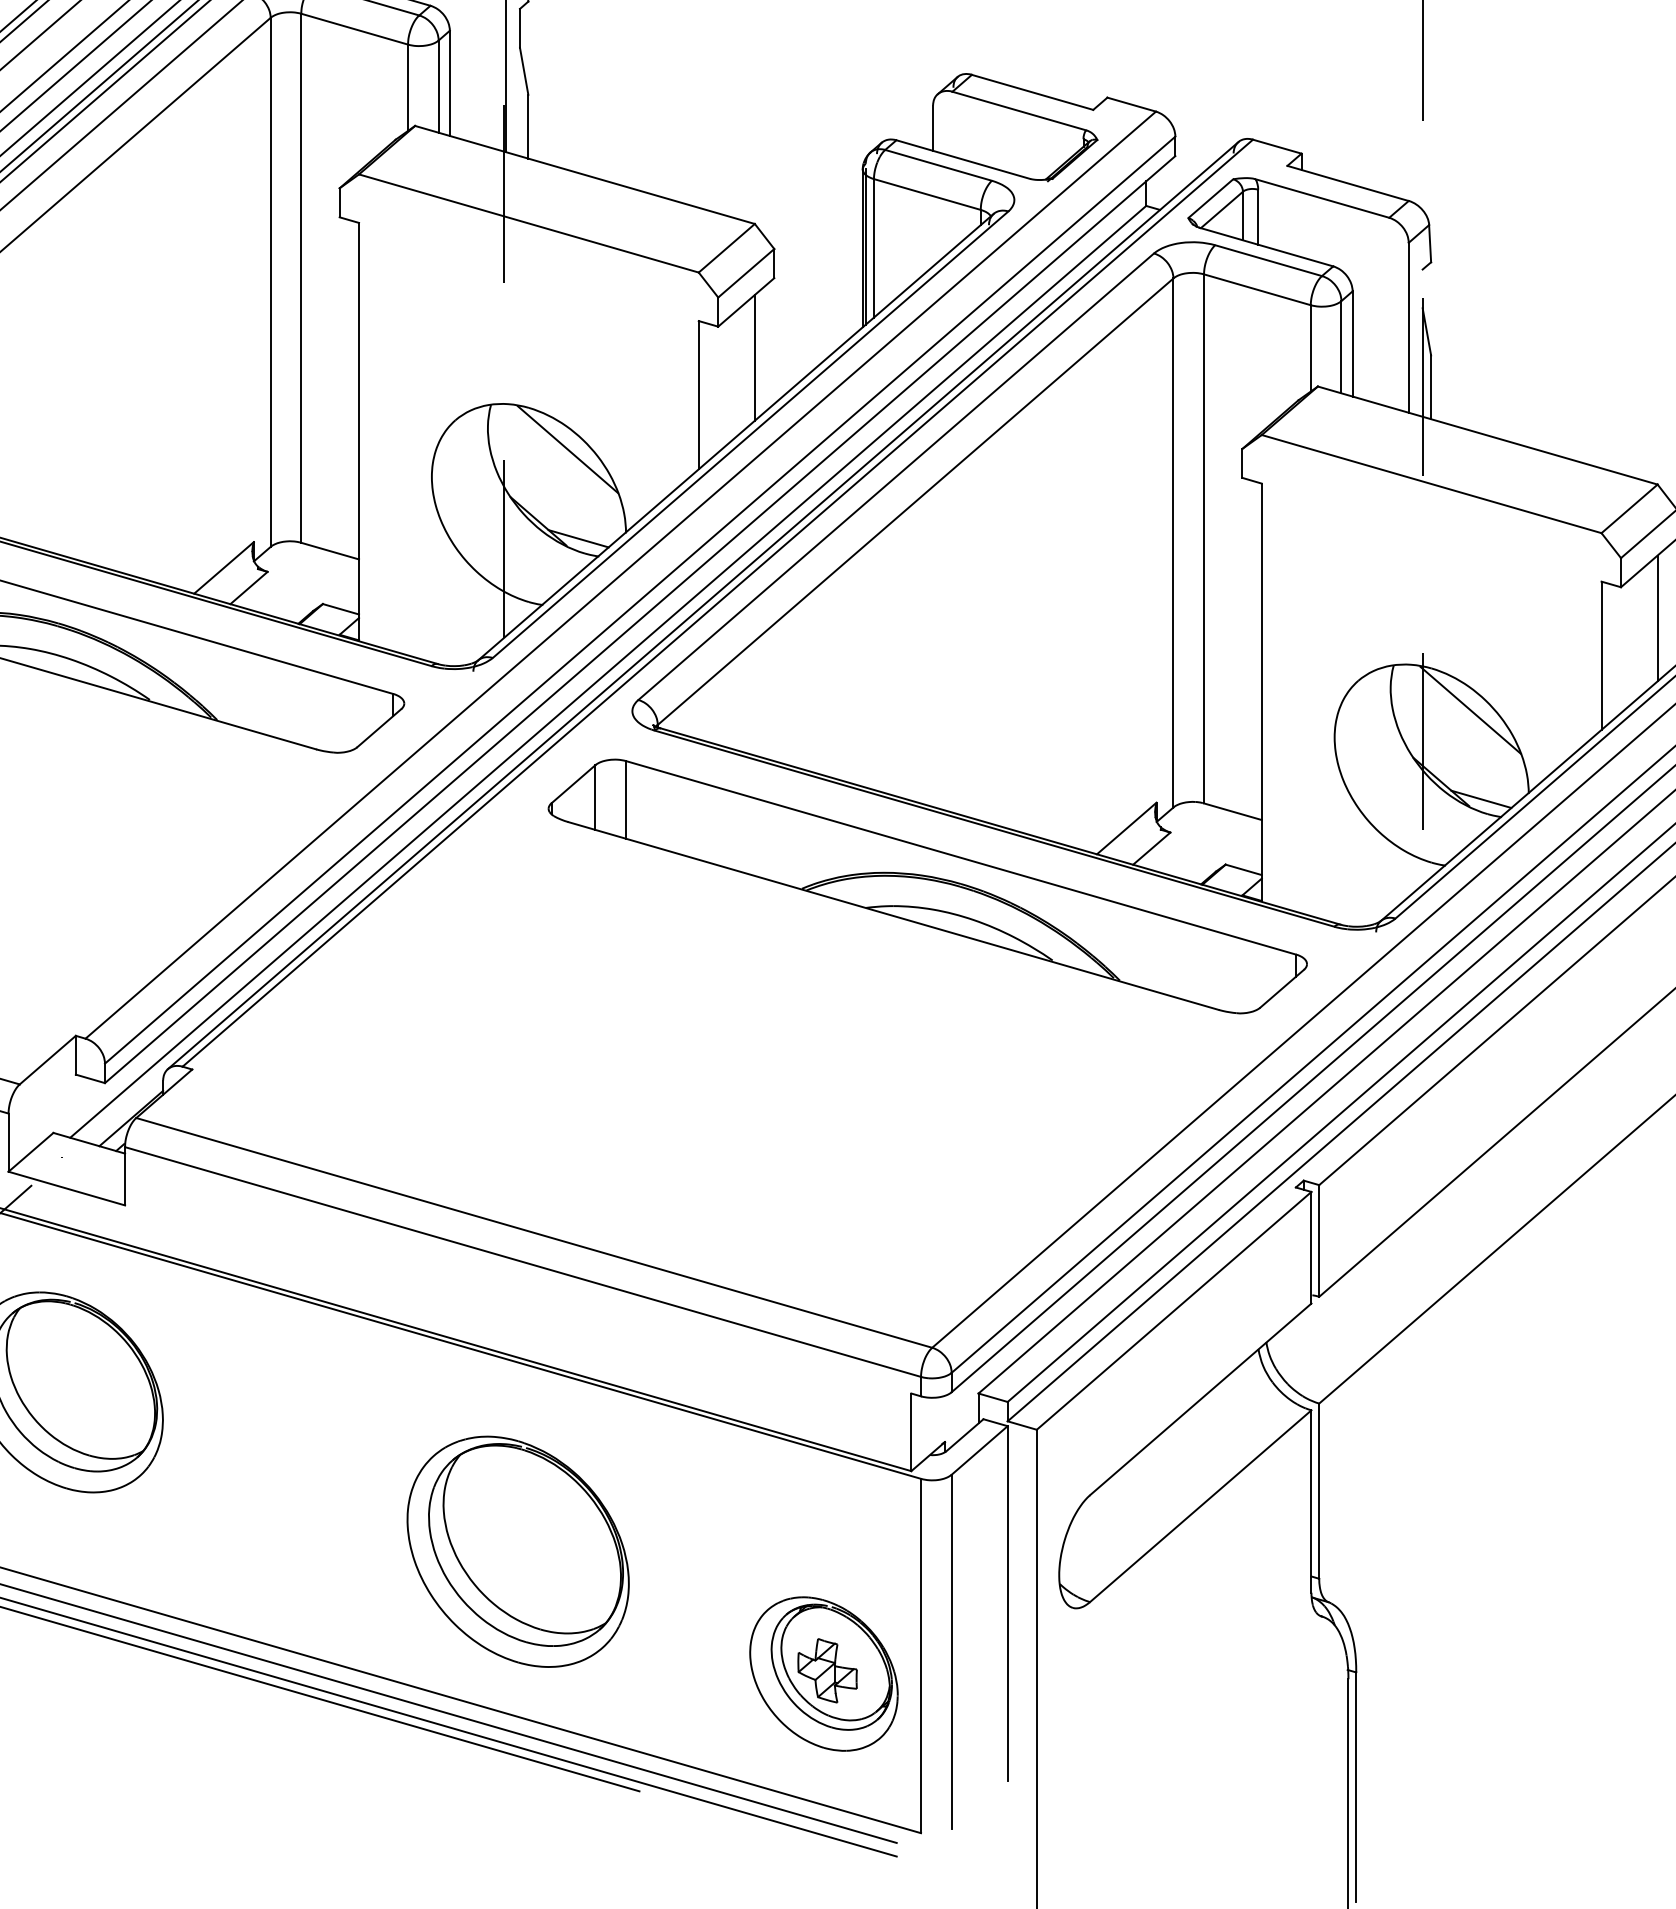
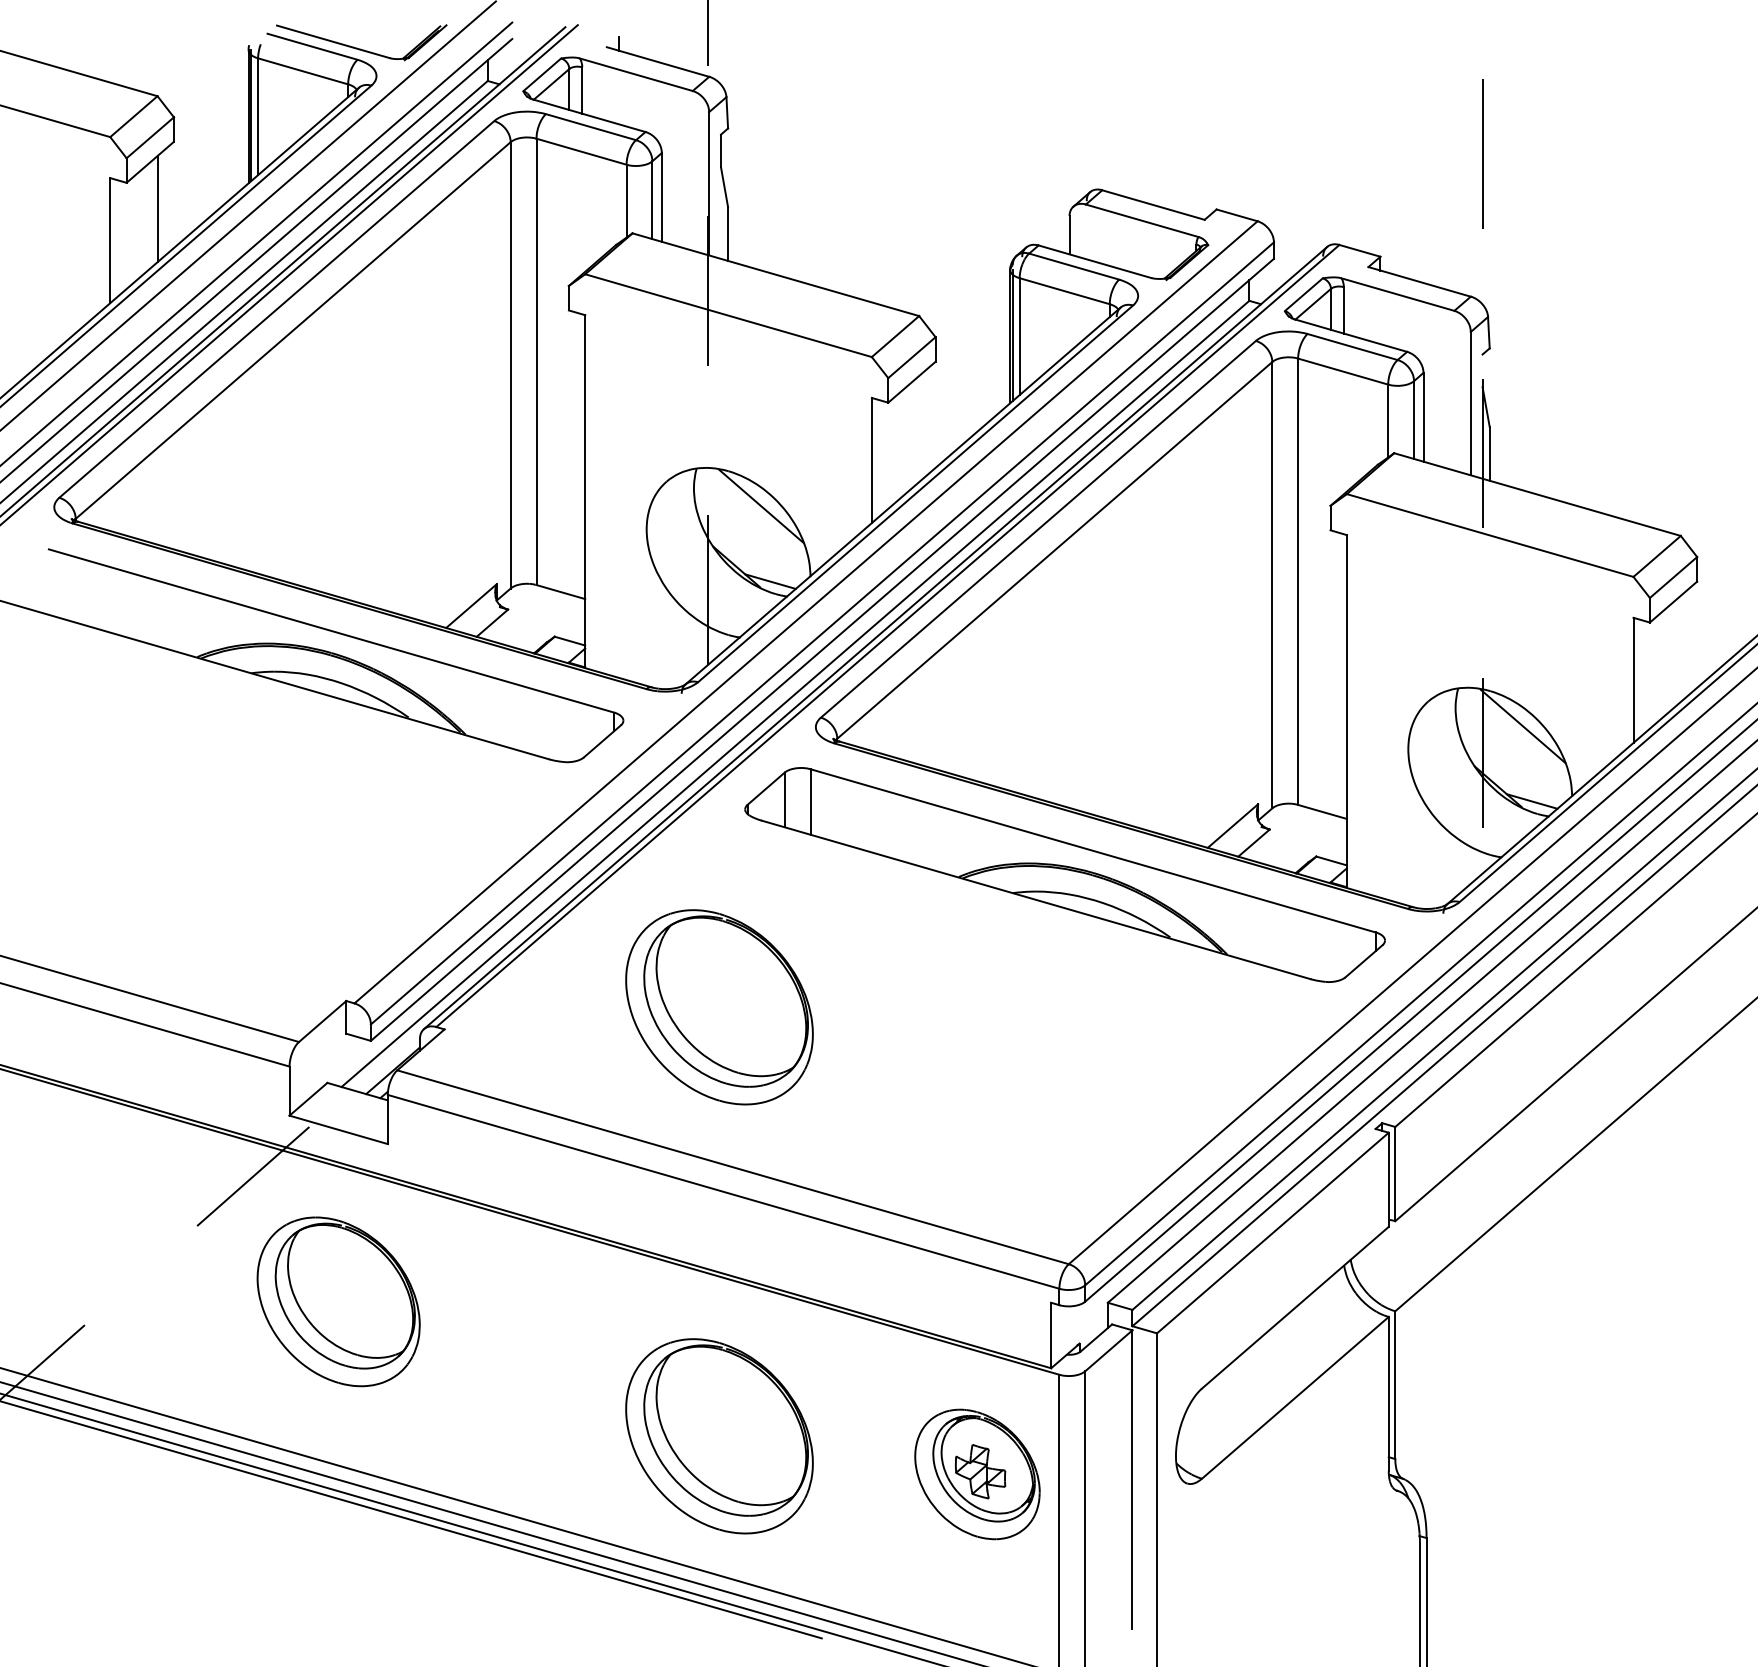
line: (755, 357) -> (919, 428), removed
line: (1657, 618) -> (1680, 648), removed
part: (518, 1043) -> (719, 1007), added
part: (823, 1674) -> (977, 1474), moved

